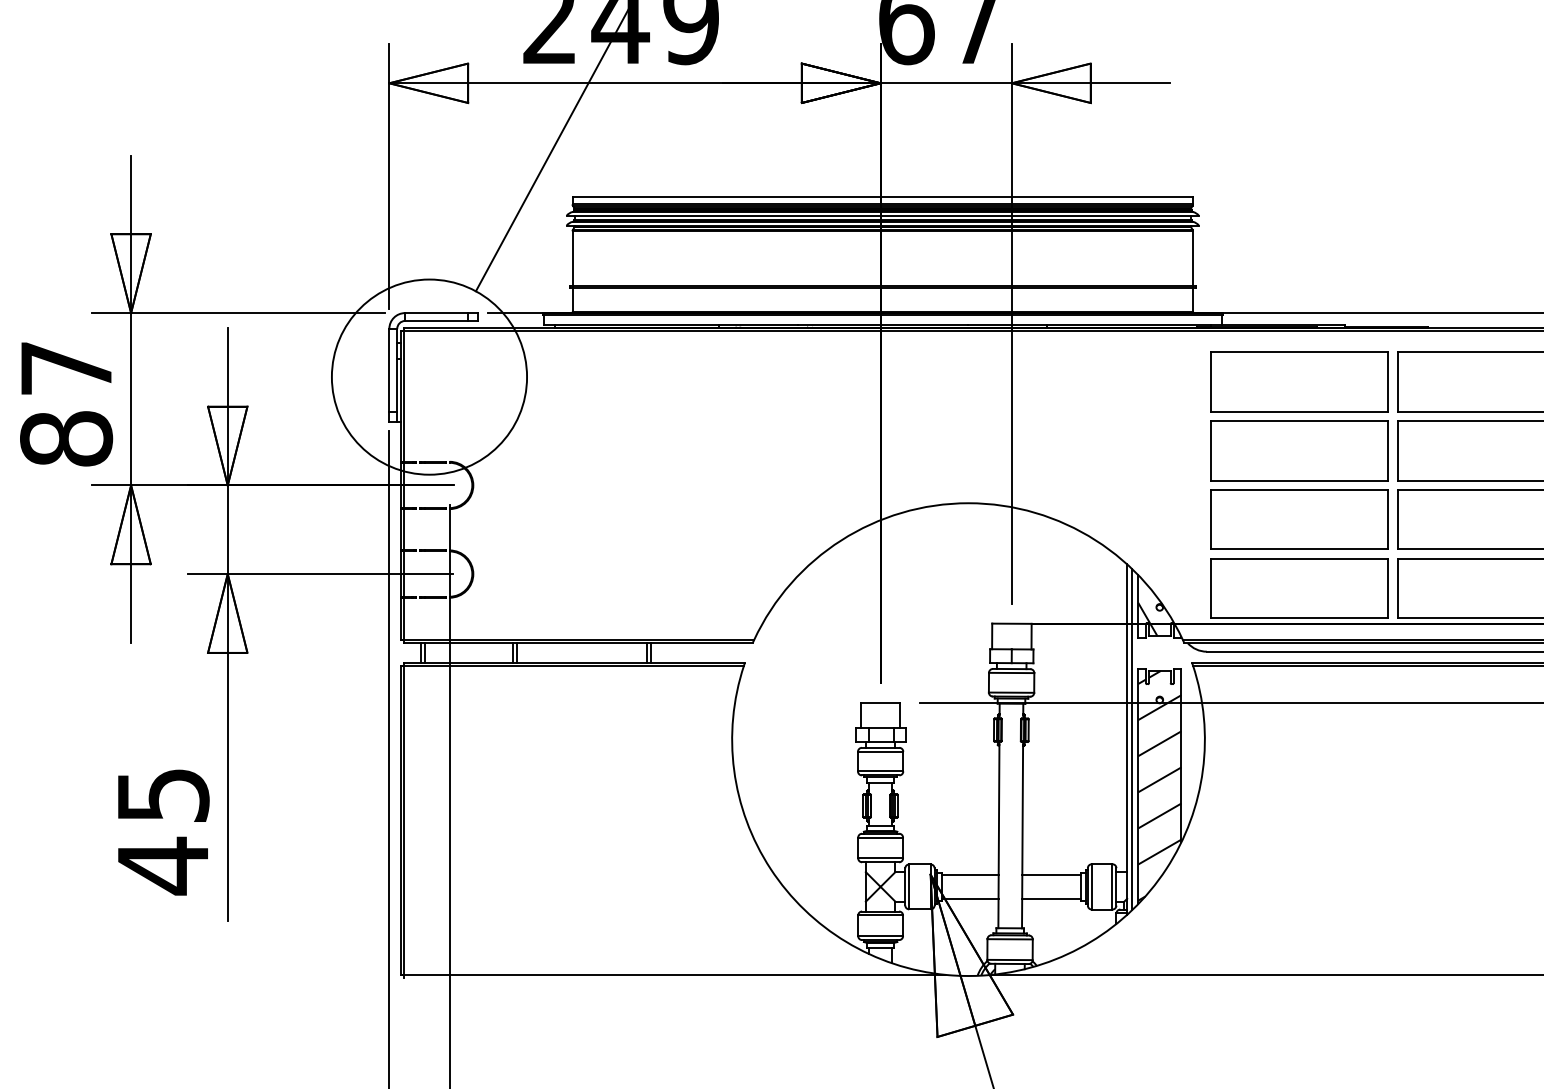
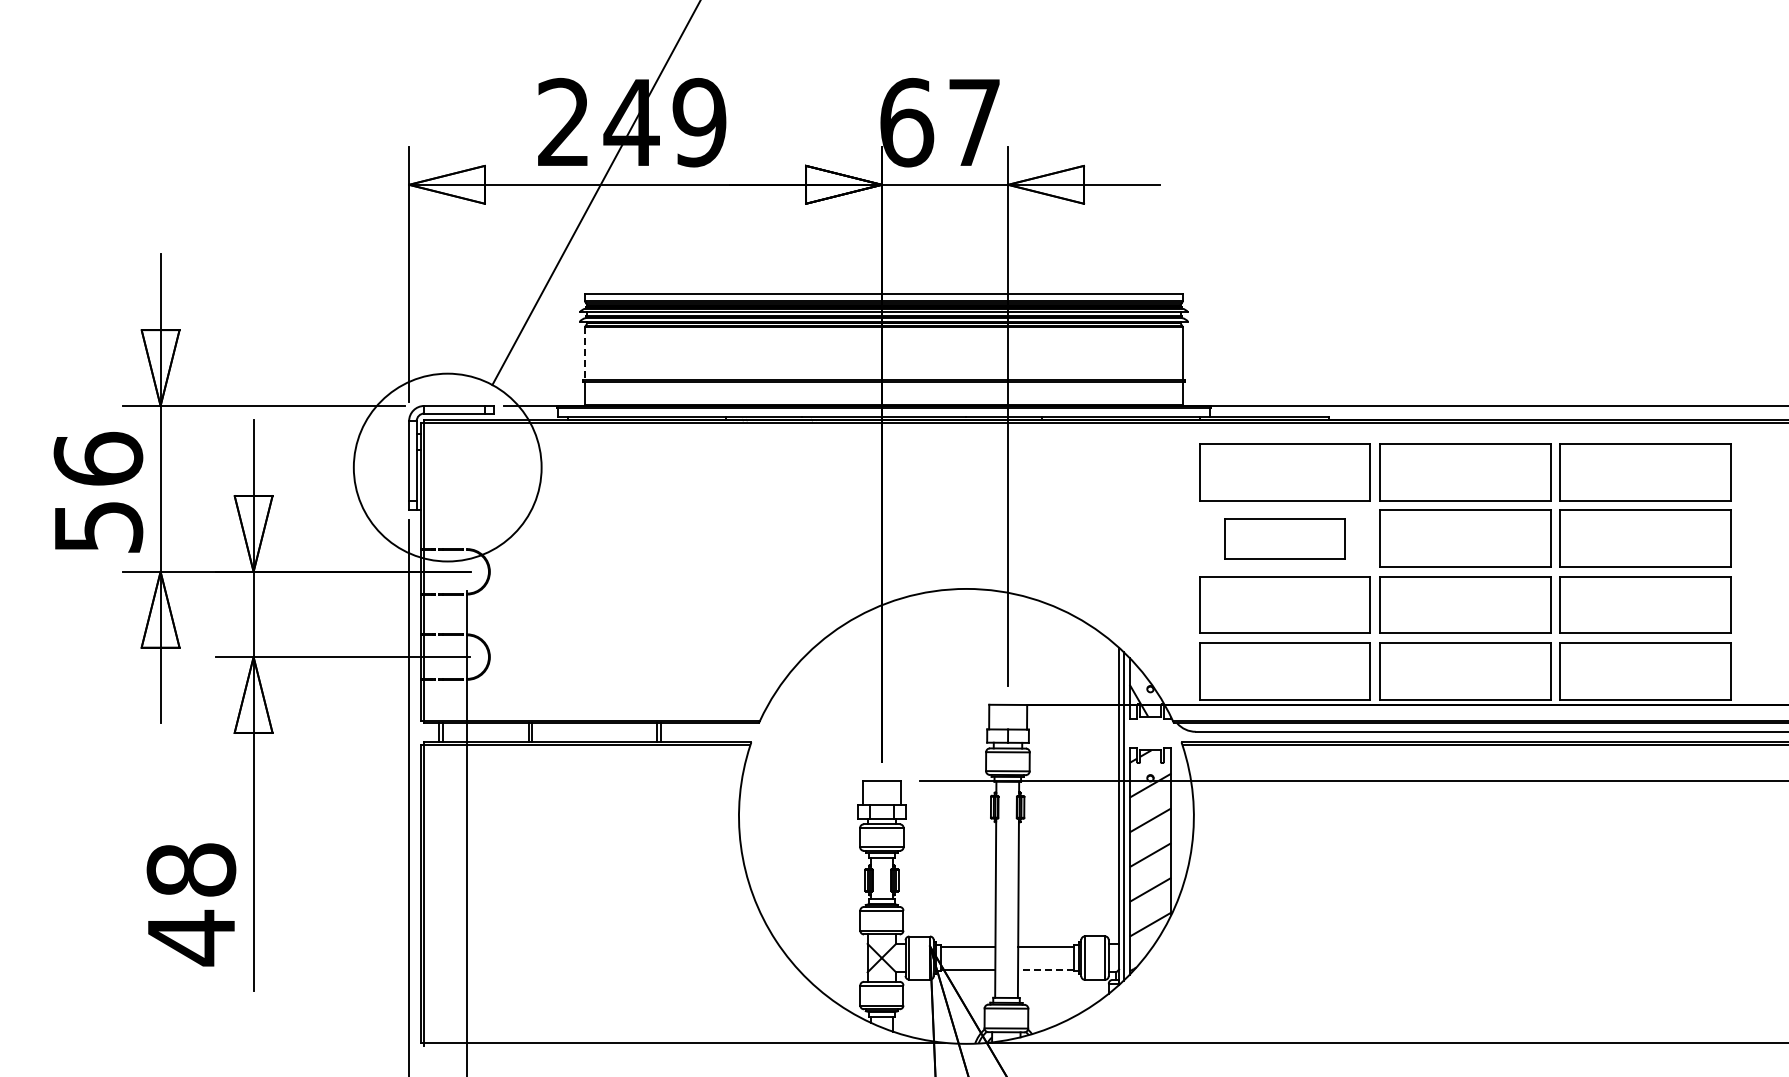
line: (572, 259) -> (585, 354), solid -> dashed
text: (66, 403) -> (98, 492), 87 -> 56
part: (1299, 450) -> (1284, 538), size x0.7
text: (163, 794) -> (191, 869), 45 -> 48
line: (1050, 898) -> (1045, 969), solid -> dashed

